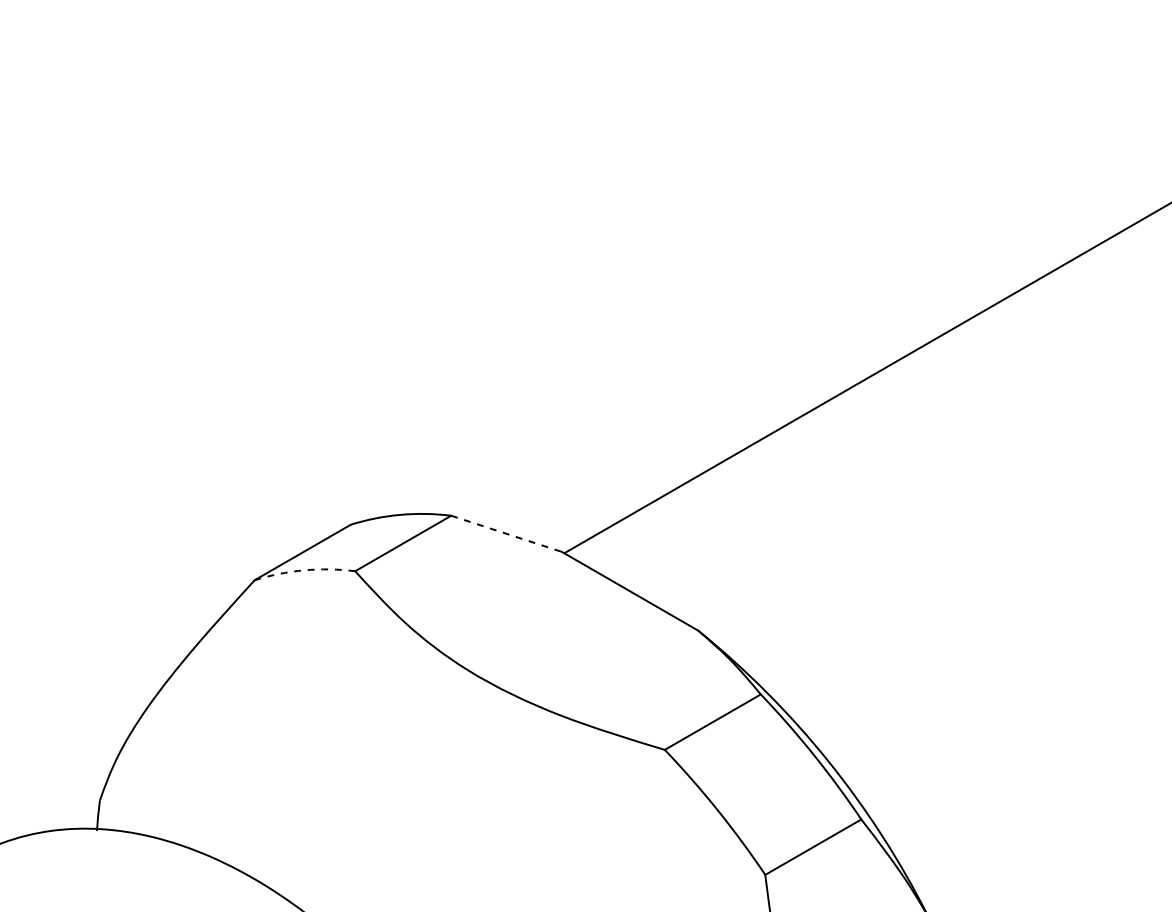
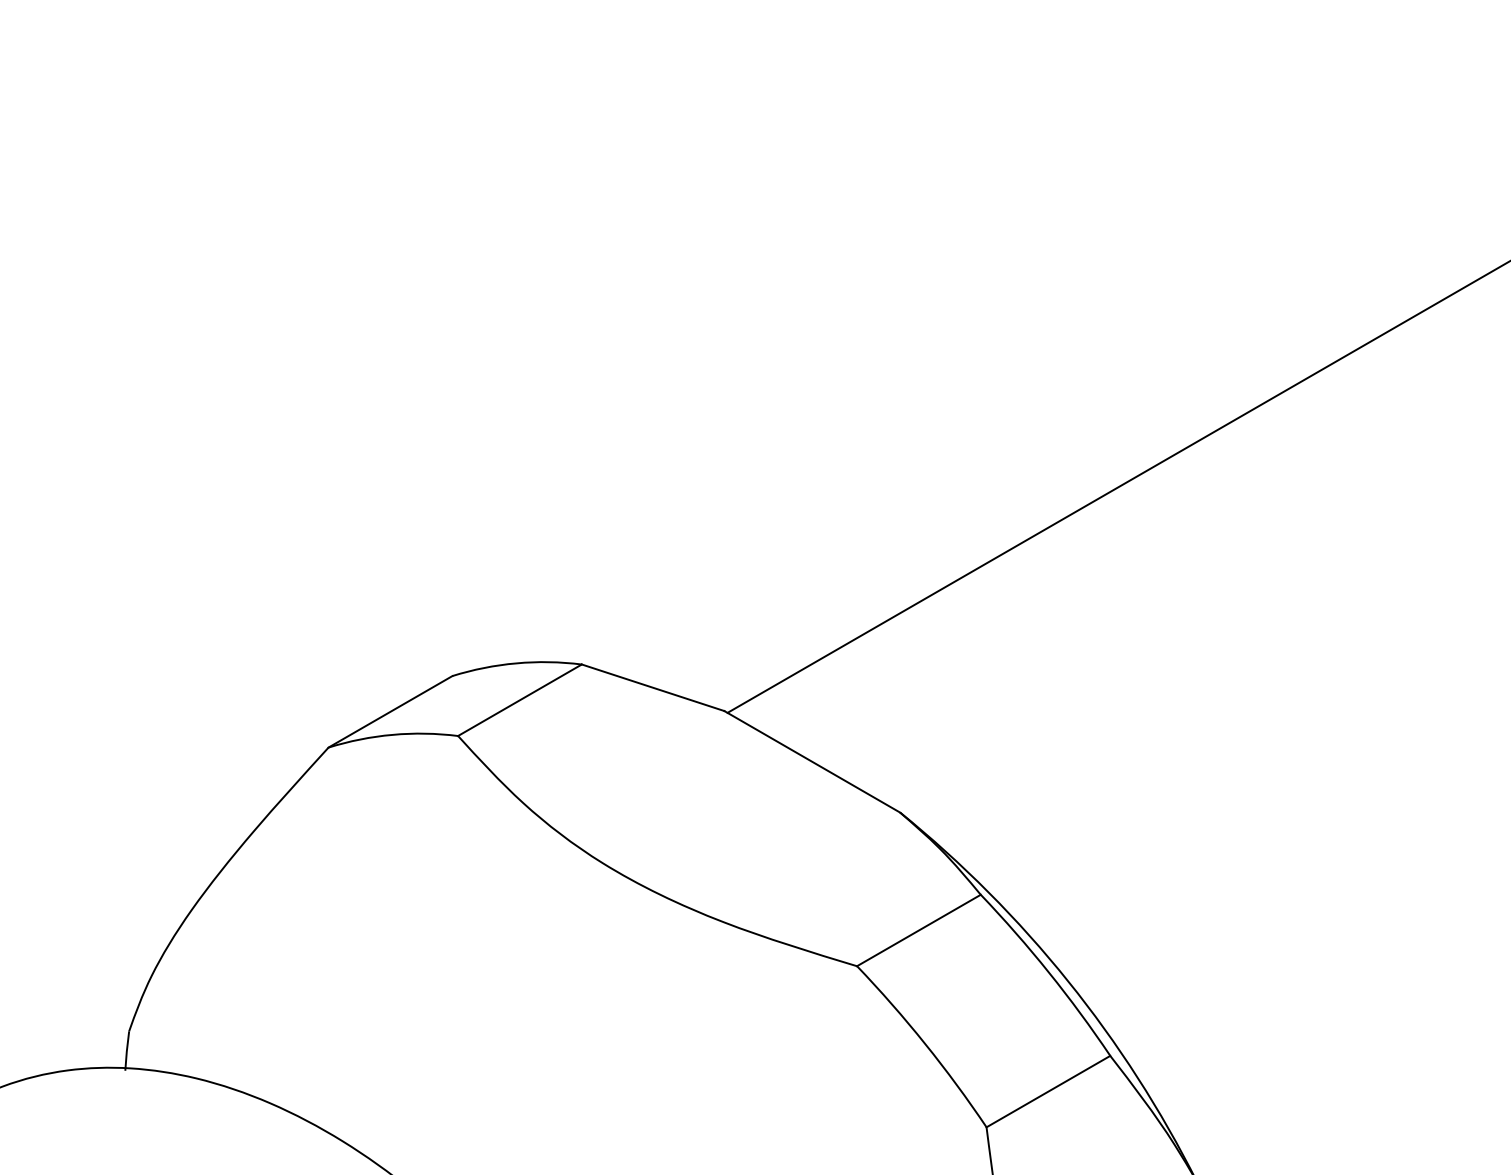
line: (506, 533) -> (653, 687), dashed -> solid
arc: (304, 570) -> (392, 734), dashed -> solid

